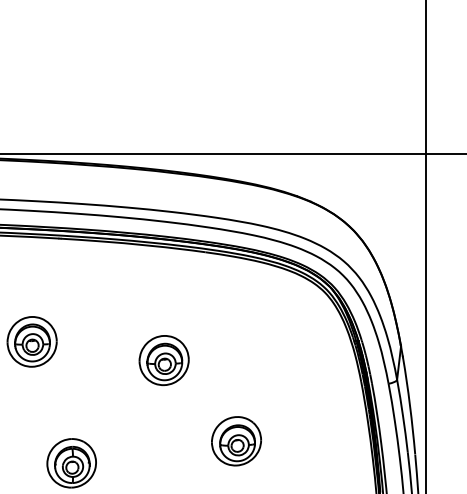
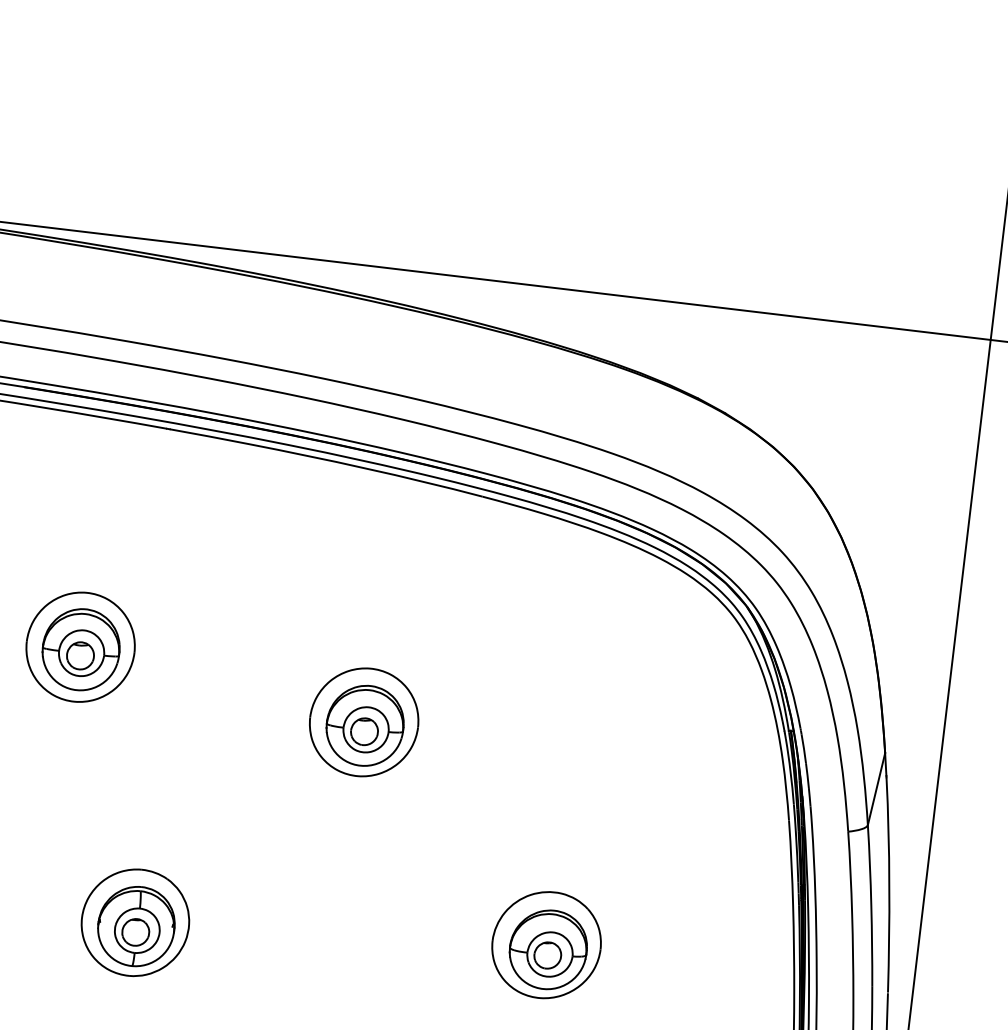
part: (236, 441) -> (546, 945), moved

